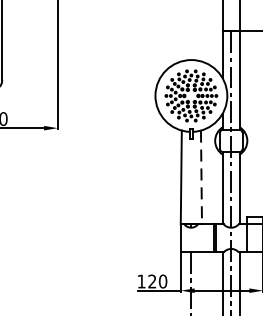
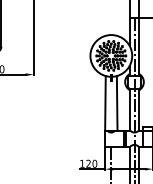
line: (202, 177) -> (117, 103), dashed -> solid

